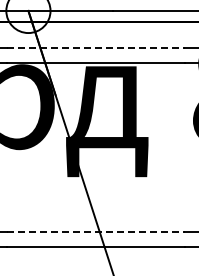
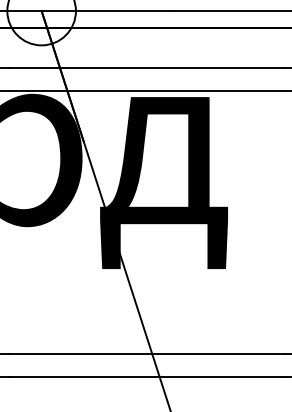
line: (96, 47) -> (147, 67), dashed -> solid
line: (96, 231) -> (147, 353), dashed -> solid

